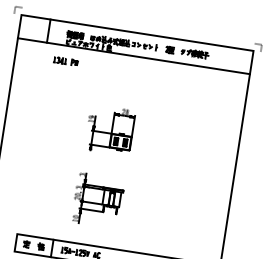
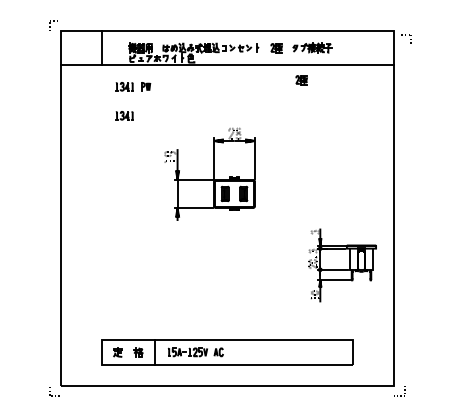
line: (258, 44) -> (405, 35), moved
part: (183, 75) -> (301, 80), added
part: (56, 80) -> (124, 115), added
part: (109, 129) -> (209, 173), size x1.4
part: (98, 200) -> (342, 265), moved

